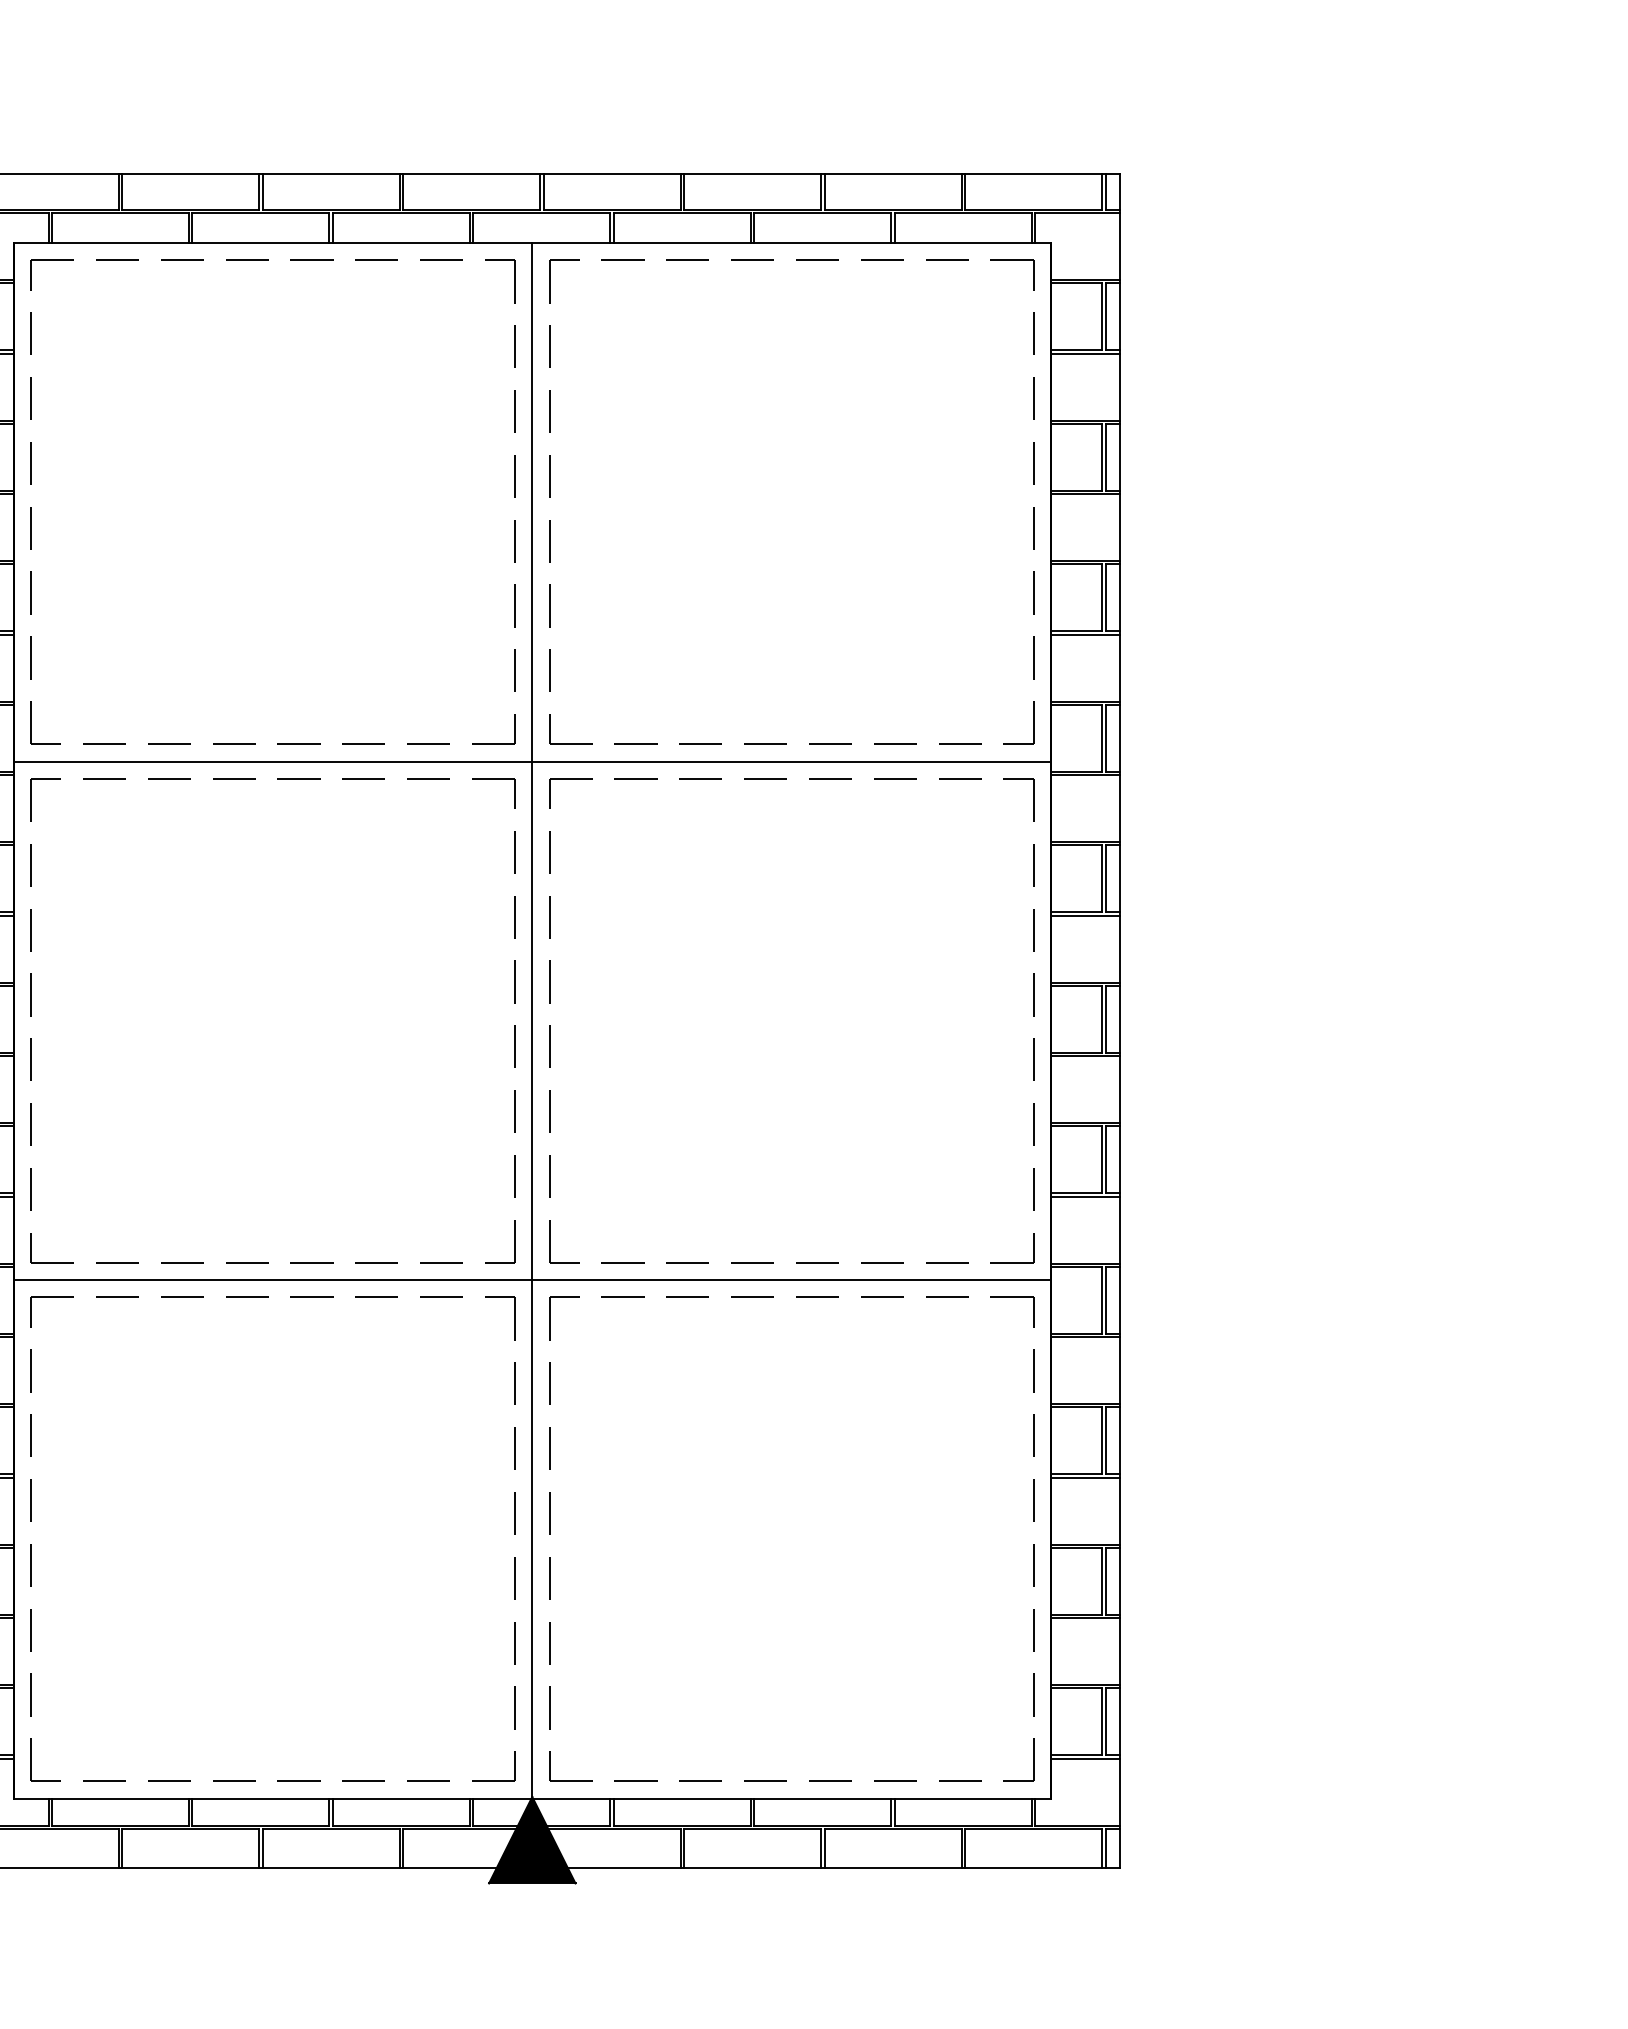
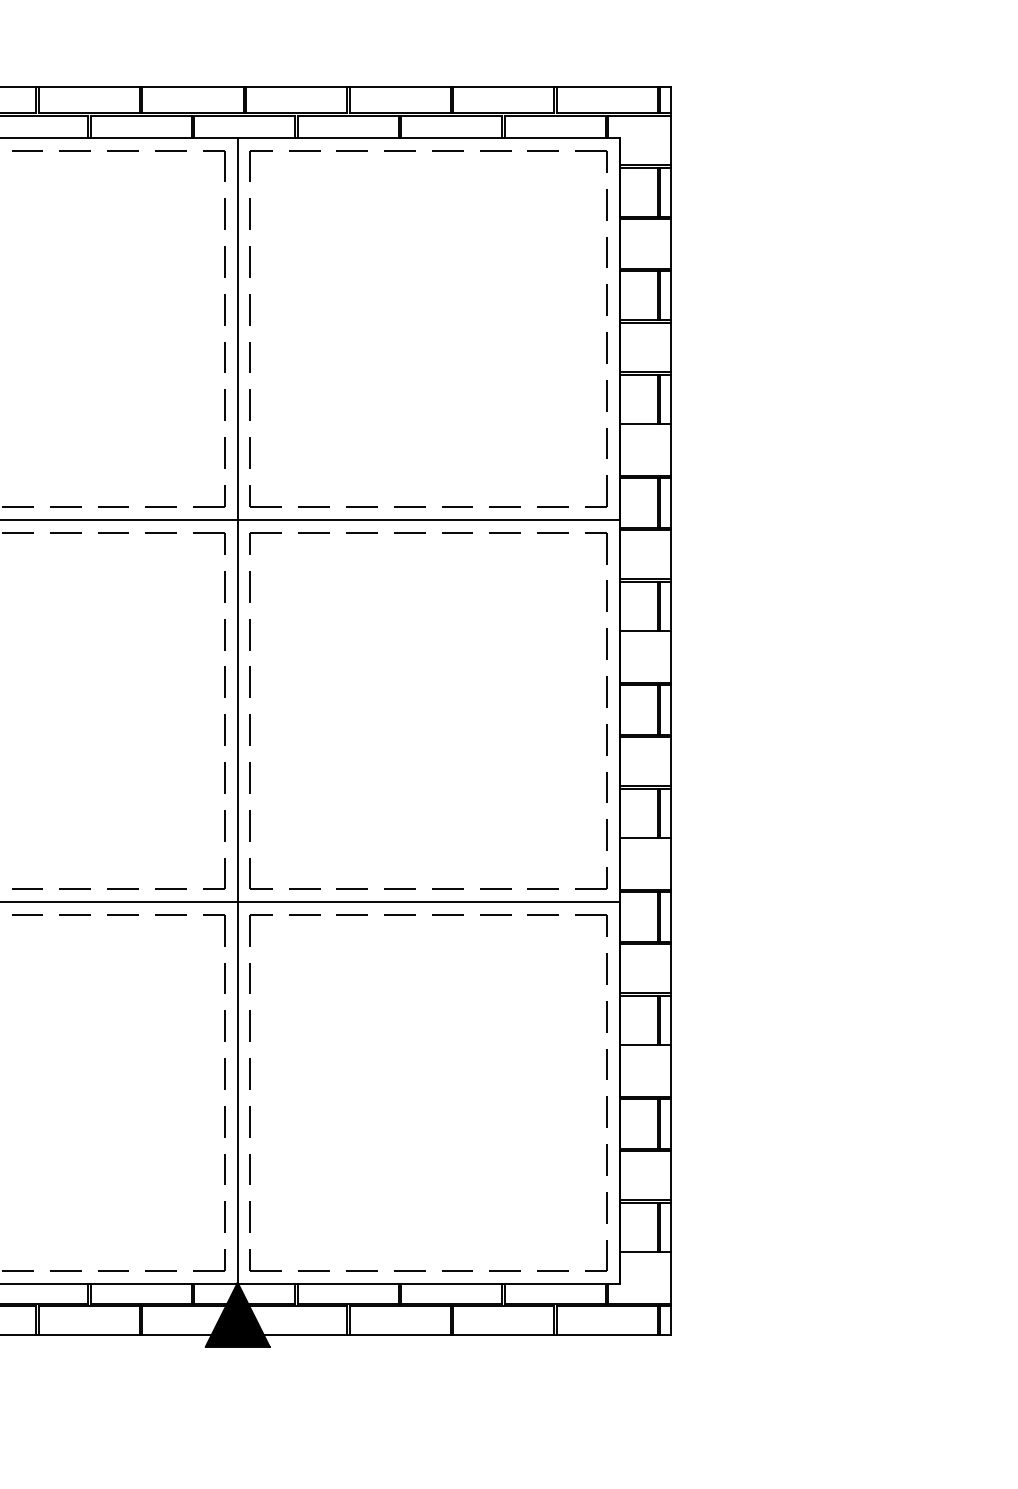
line: (1084, 634) -> (644, 426), removed
line: (1084, 915) -> (644, 633), removed
line: (1084, 1196) -> (644, 840), removed
line: (1084, 1477) -> (644, 1047), removed
line: (1084, 1758) -> (644, 1254), removed

